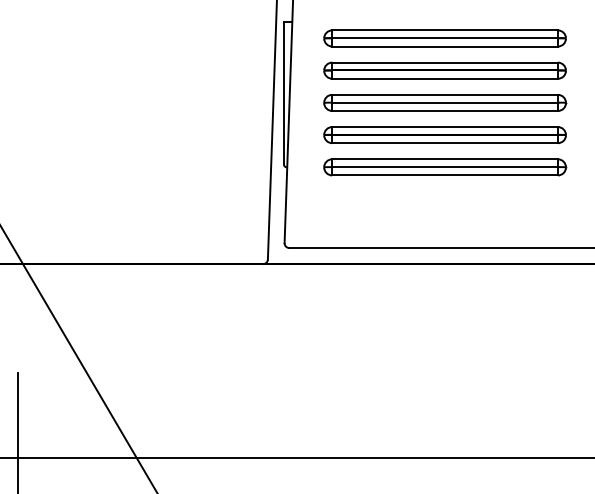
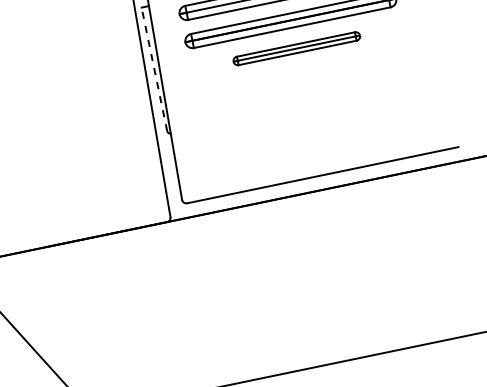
line: (283, 93) -> (154, 69), solid -> dashed
part: (445, 102) -> (296, 48), size x0.6
part: (444, 135) -> (302, 77), removed
part: (445, 167) -> (308, 104), removed

